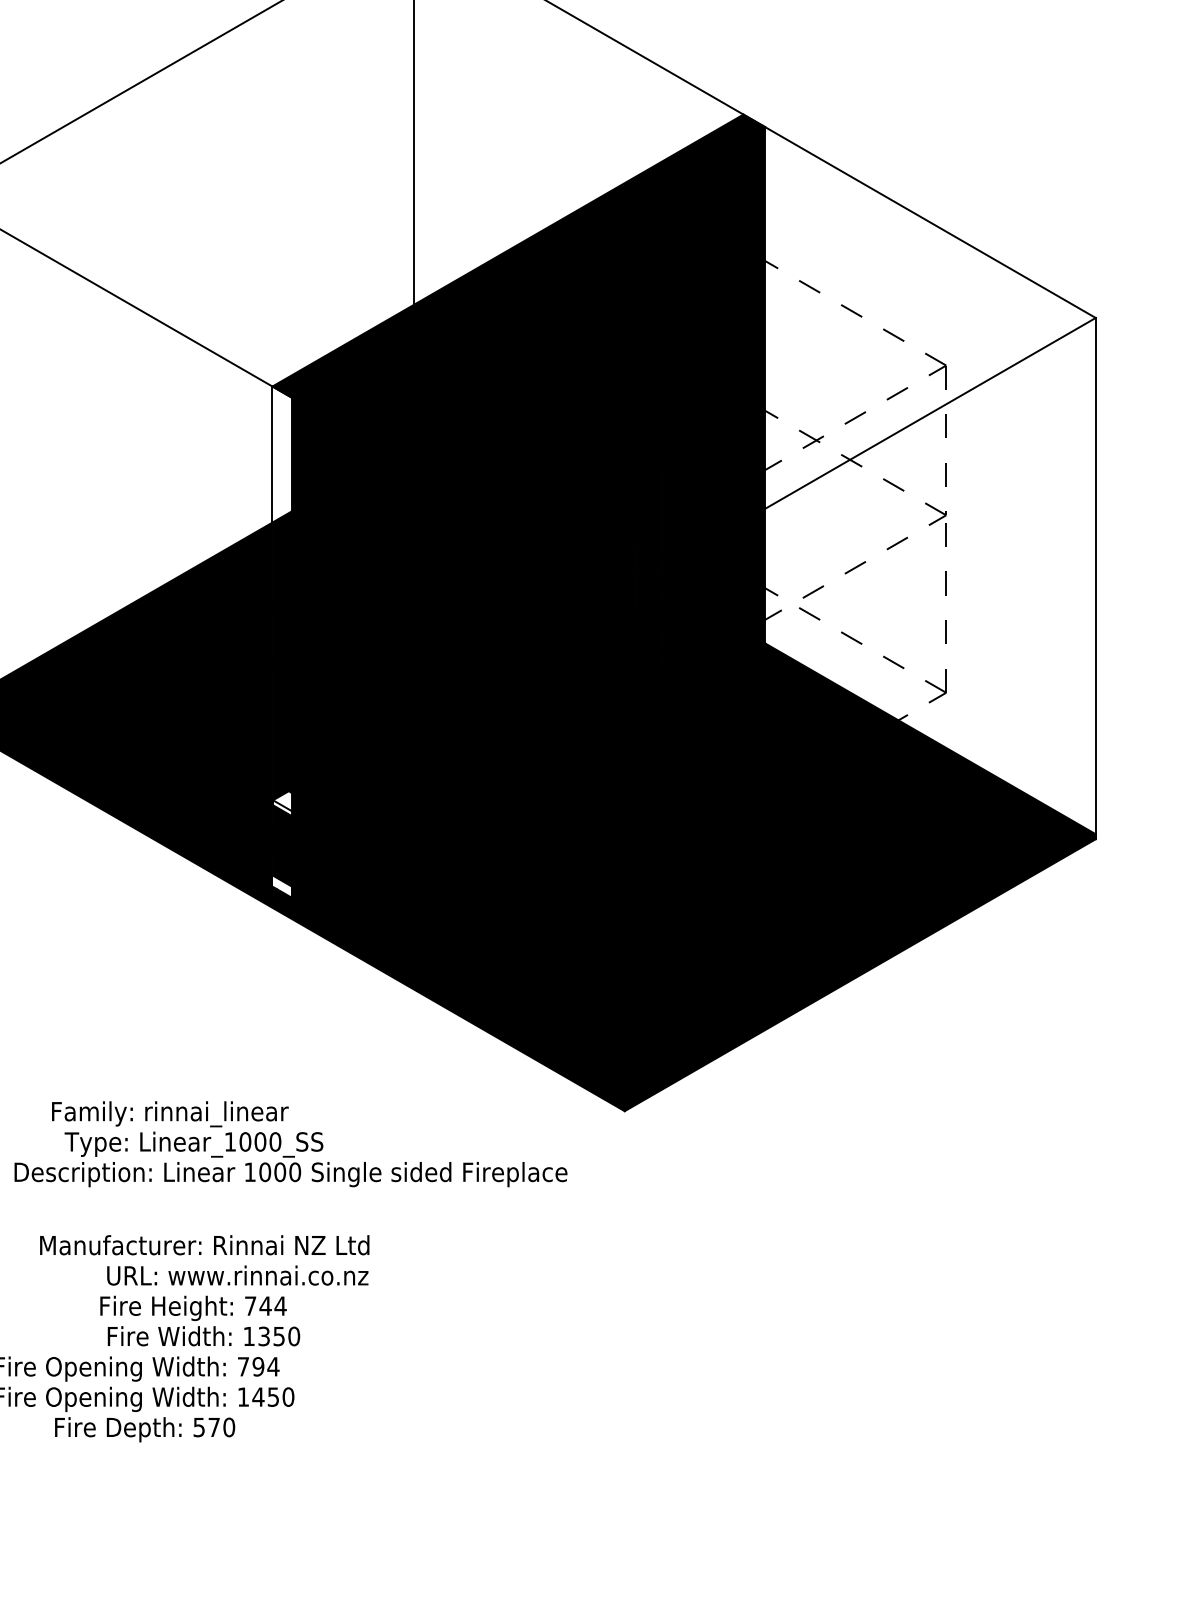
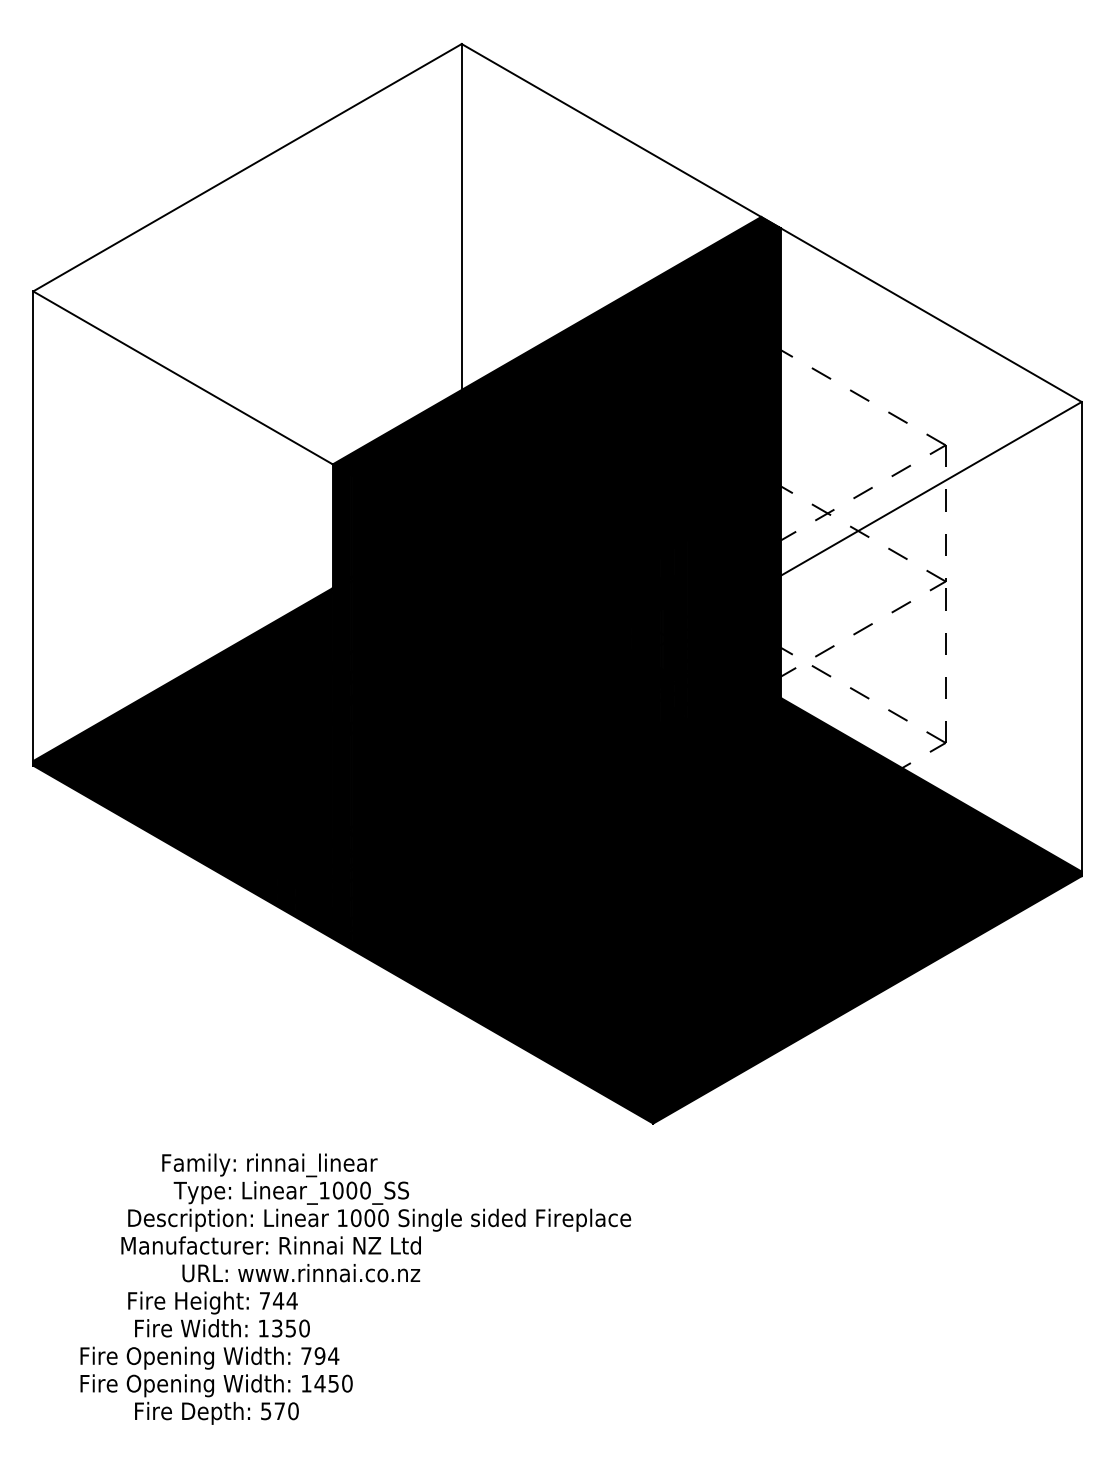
fill: (282, 454) -> (341, 526), added
fill: (282, 803) -> (341, 843), added
fill: (282, 886) -> (341, 919), added
text: (290, 1144) -> (379, 1192), moved
text: (199, 1321) -> (218, 1314), moved

